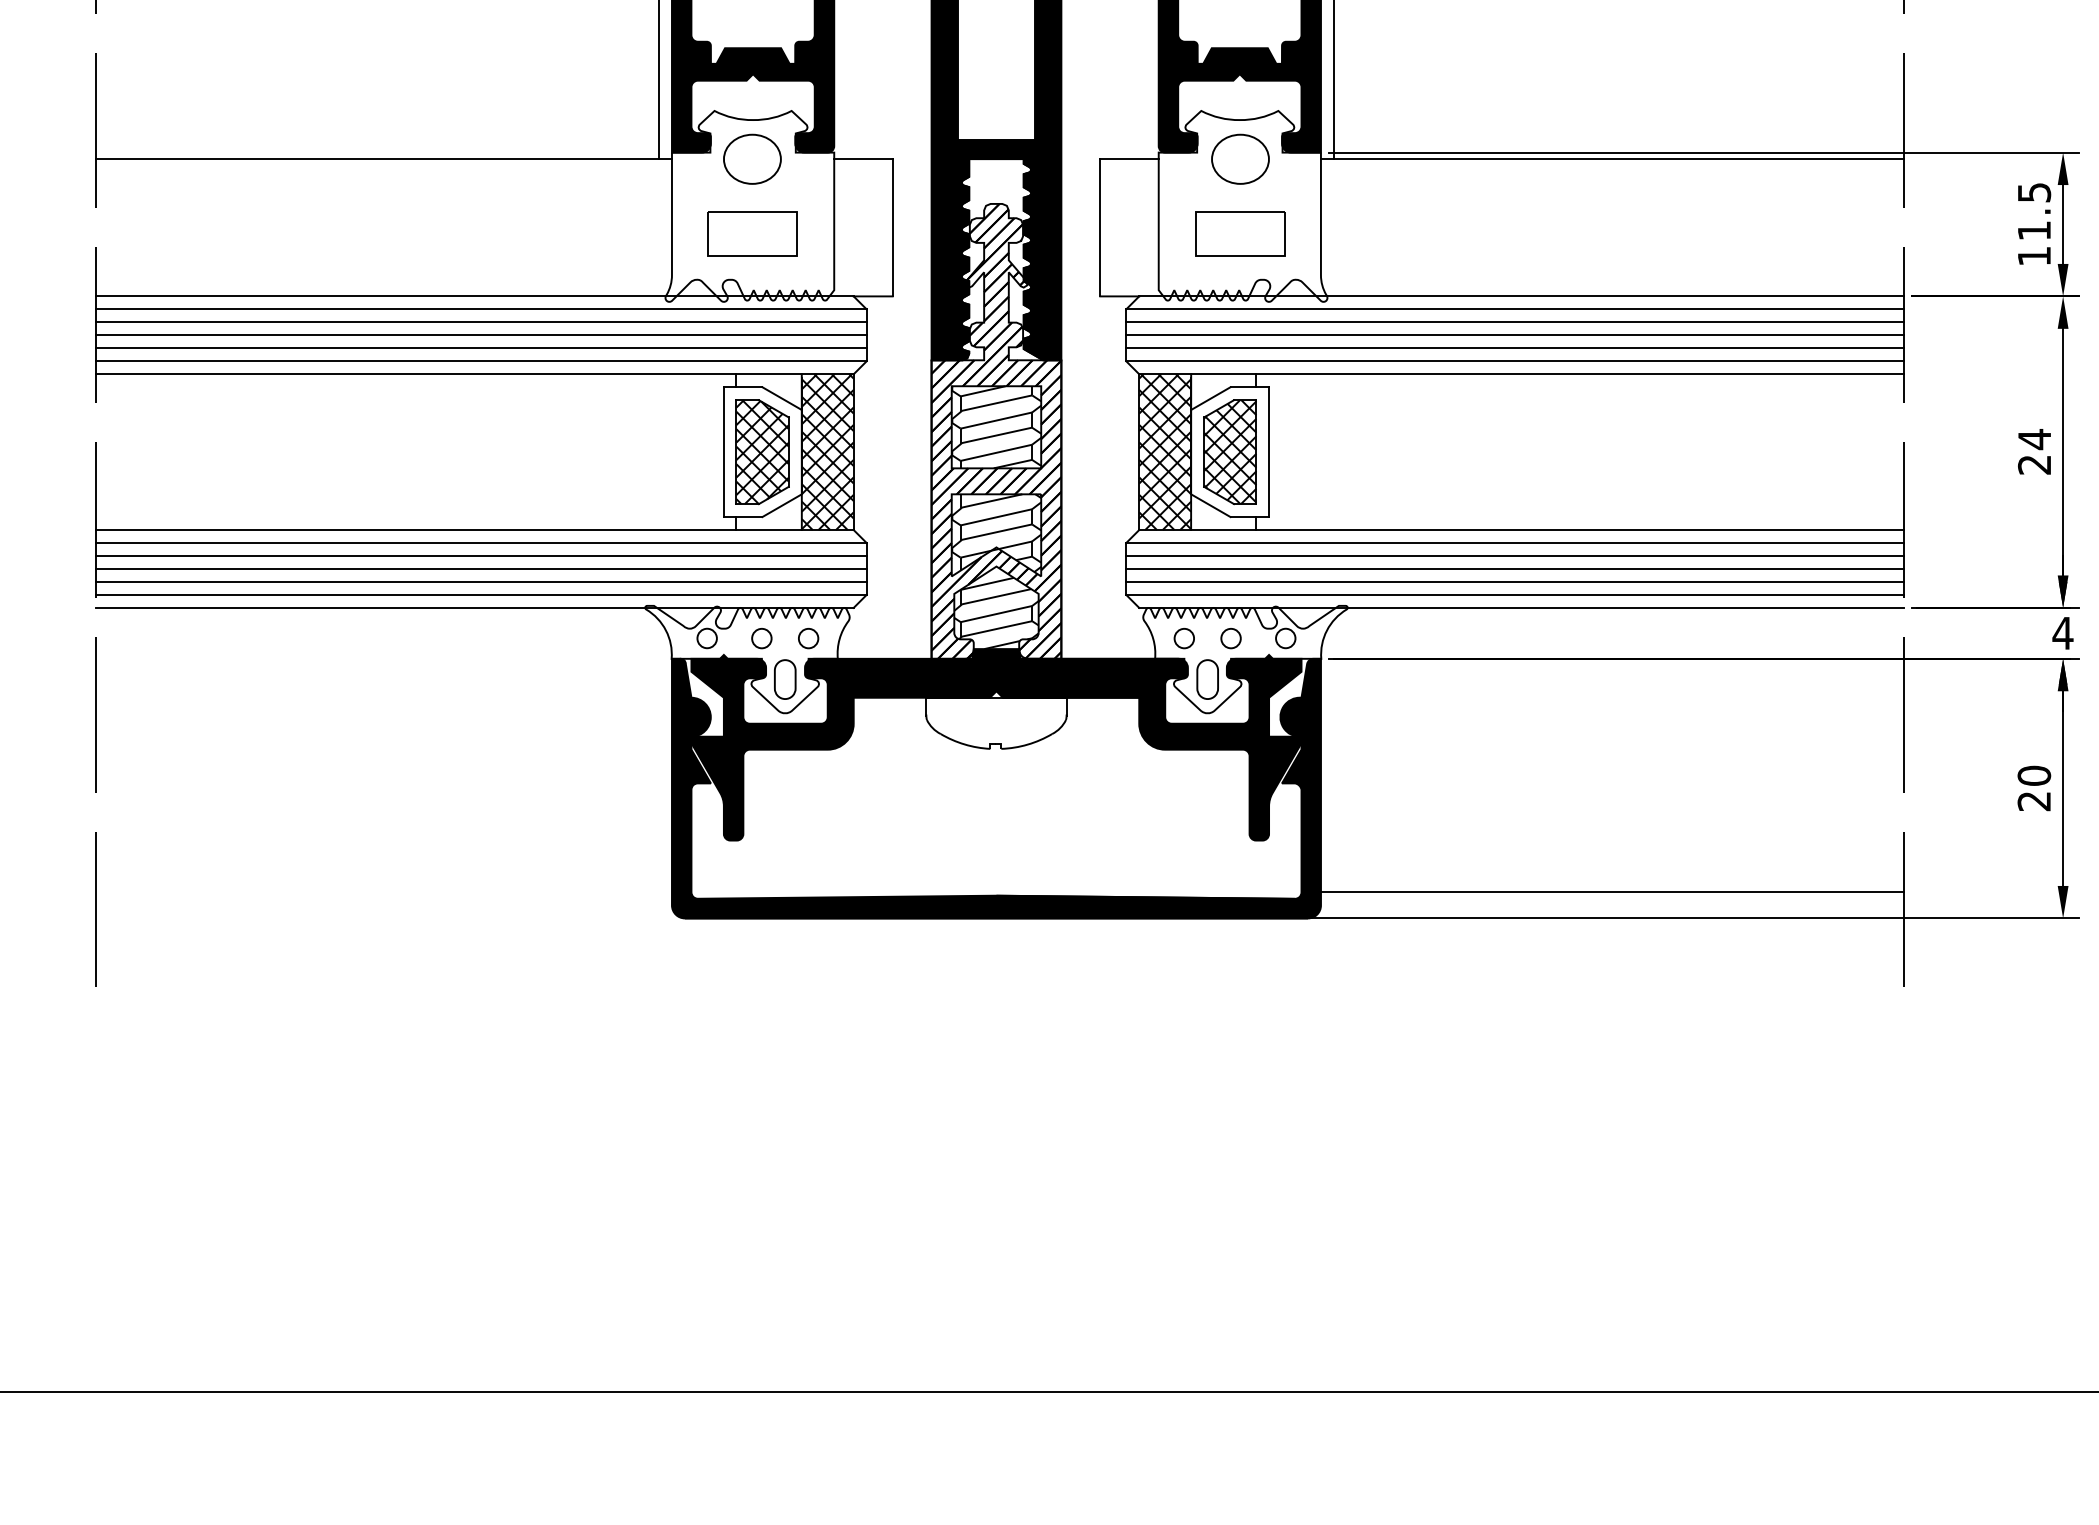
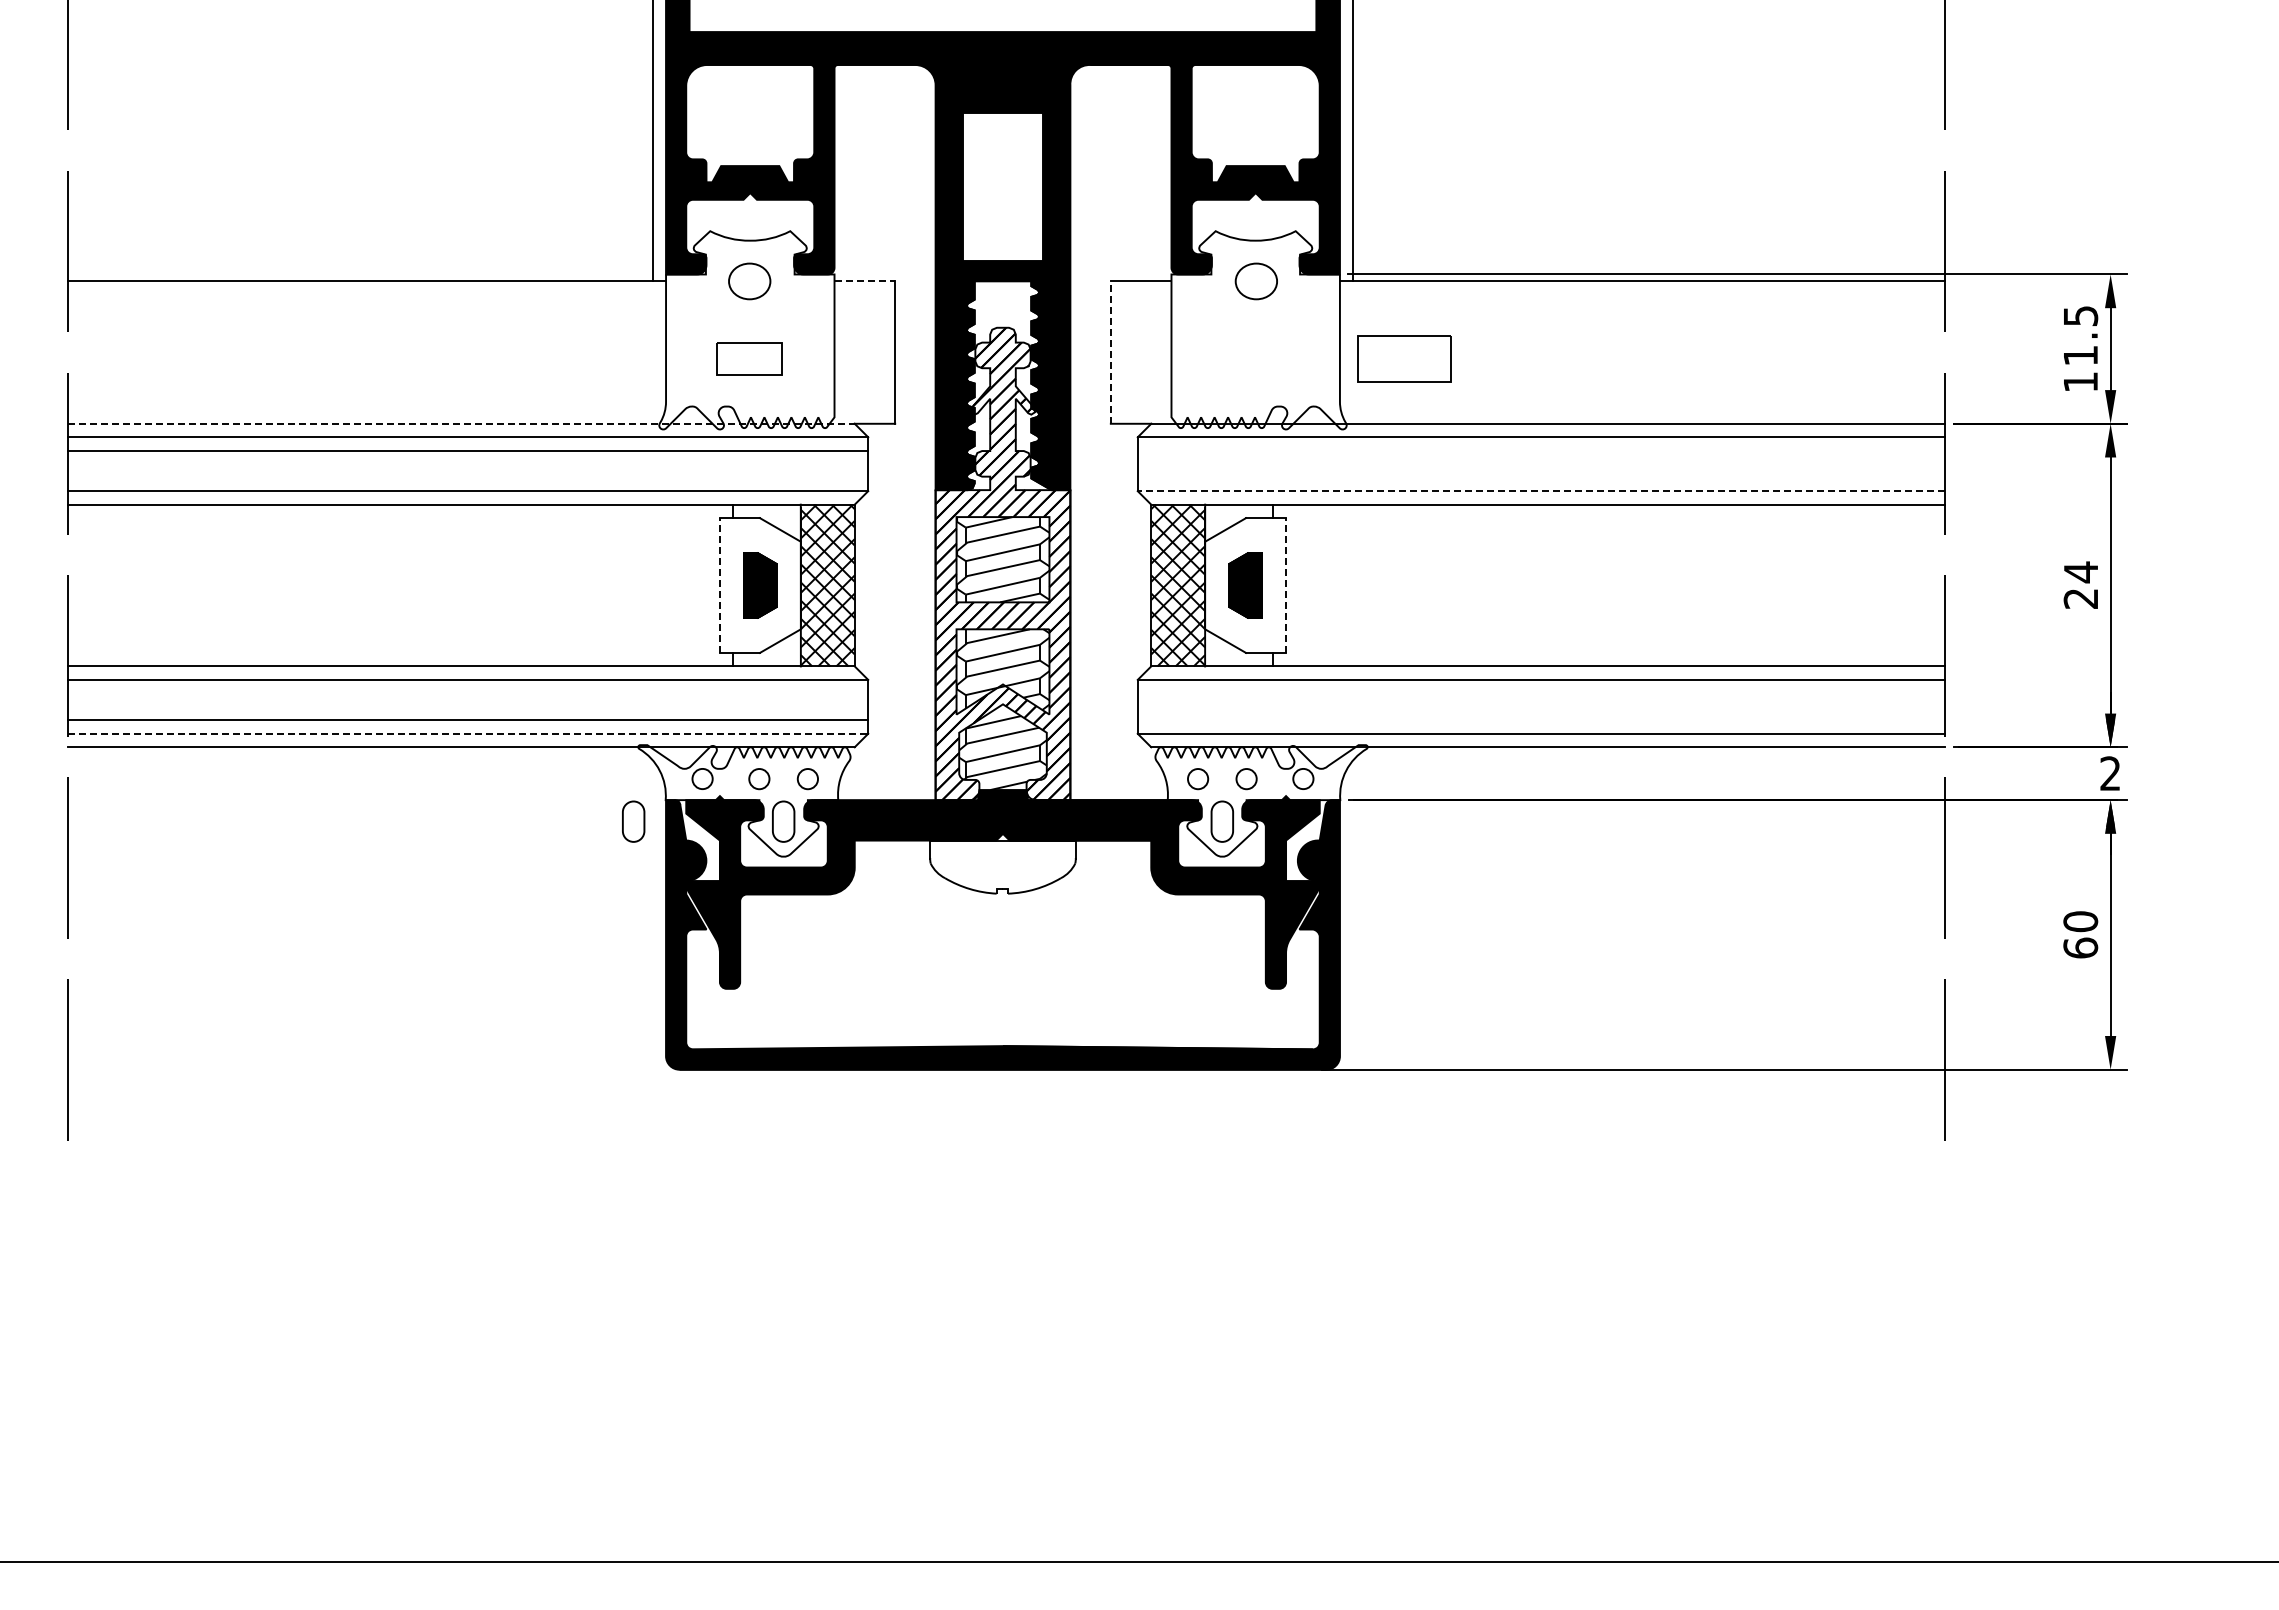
part: (752, 159) -> (749, 281), size x0.7
line: (864, 159) -> (865, 281), solid -> dashed
part: (1240, 159) -> (1256, 281), size x0.7
line: (1099, 227) -> (1110, 352), solid -> dashed
part: (752, 233) -> (749, 358), size x0.7
part: (1240, 233) -> (1404, 358), moved
line: (475, 296) -> (462, 423), solid -> dashed
line: (1515, 322) -> (1541, 450), removed
line: (481, 335) -> (468, 464), removed
line: (1515, 335) -> (1541, 464), removed
line: (481, 348) -> (468, 477), removed
line: (1515, 348) -> (1541, 477), removed
line: (1515, 361) -> (1541, 491), solid -> dashed
line: (723, 452) -> (719, 585), solid -> dashed
part: (762, 452) -> (760, 585), size x0.6
part: (1230, 452) -> (1245, 585), size x0.6
line: (1269, 452) -> (1286, 585), solid -> dashed
line: (481, 556) -> (468, 693), removed
line: (1515, 556) -> (1541, 693), removed
line: (481, 568) -> (468, 706), removed
line: (1515, 568) -> (1541, 706), removed
line: (1515, 582) -> (1541, 720), removed
line: (481, 594) -> (468, 733), solid -> dashed
text: (2062, 633) -> (2110, 773), 4 -> 2
part: (640, 679) -> (633, 821), added
text: (2034, 800) -> (2080, 947), 20 -> 60
line: (1602, 892) -> (1632, 1042), removed

